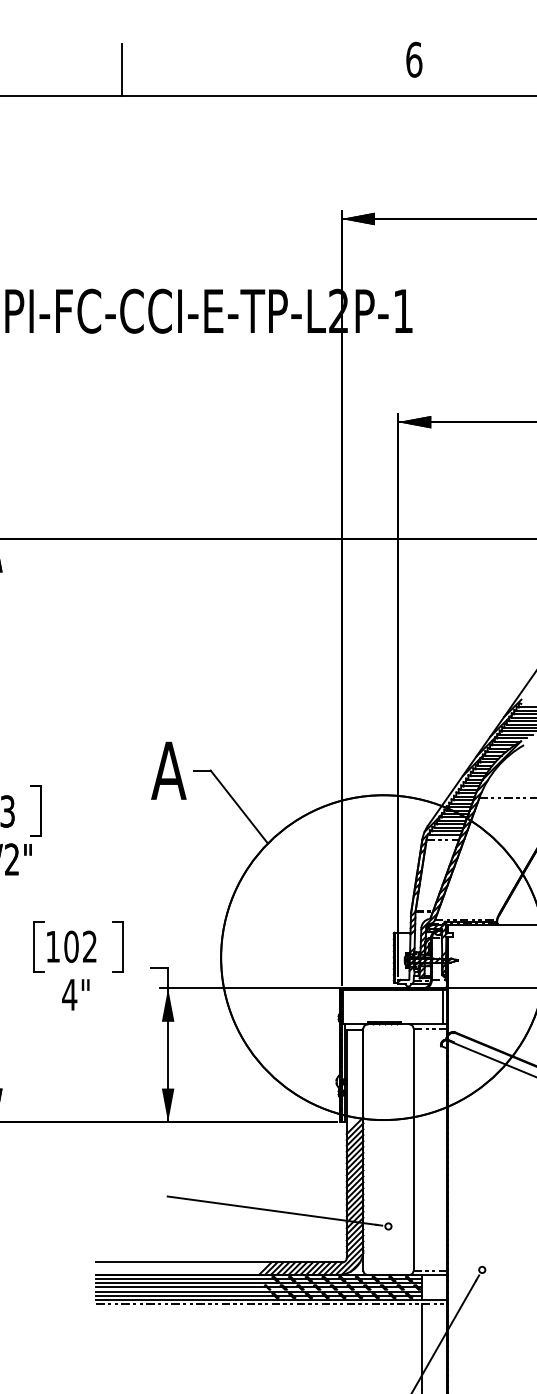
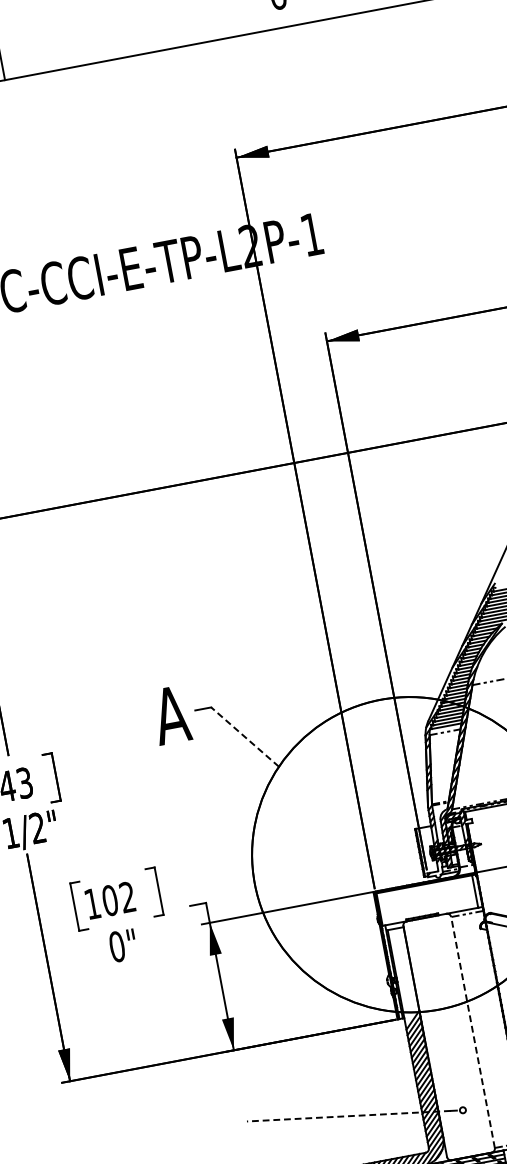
line: (239, 806) -> (245, 736), solid -> dashed
text: (69, 994) -> (116, 946), 4" -> 0"
line: (413, 1149) -> (472, 1032), solid -> dashed
line: (271, 1210) -> (348, 1116), solid -> dashed

